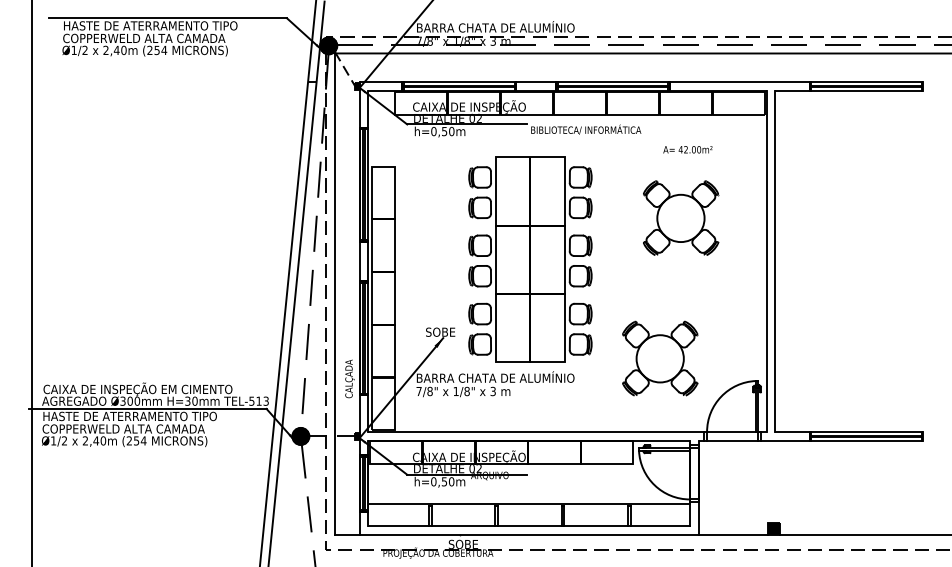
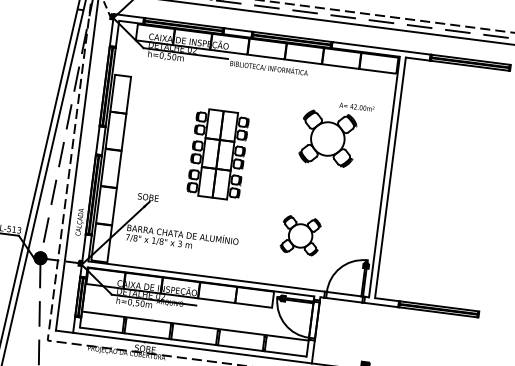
text: (687, 149) -> (356, 106), moved
part: (530, 259) -> (218, 154), size x0.6
part: (660, 358) -> (300, 235), size x0.7

